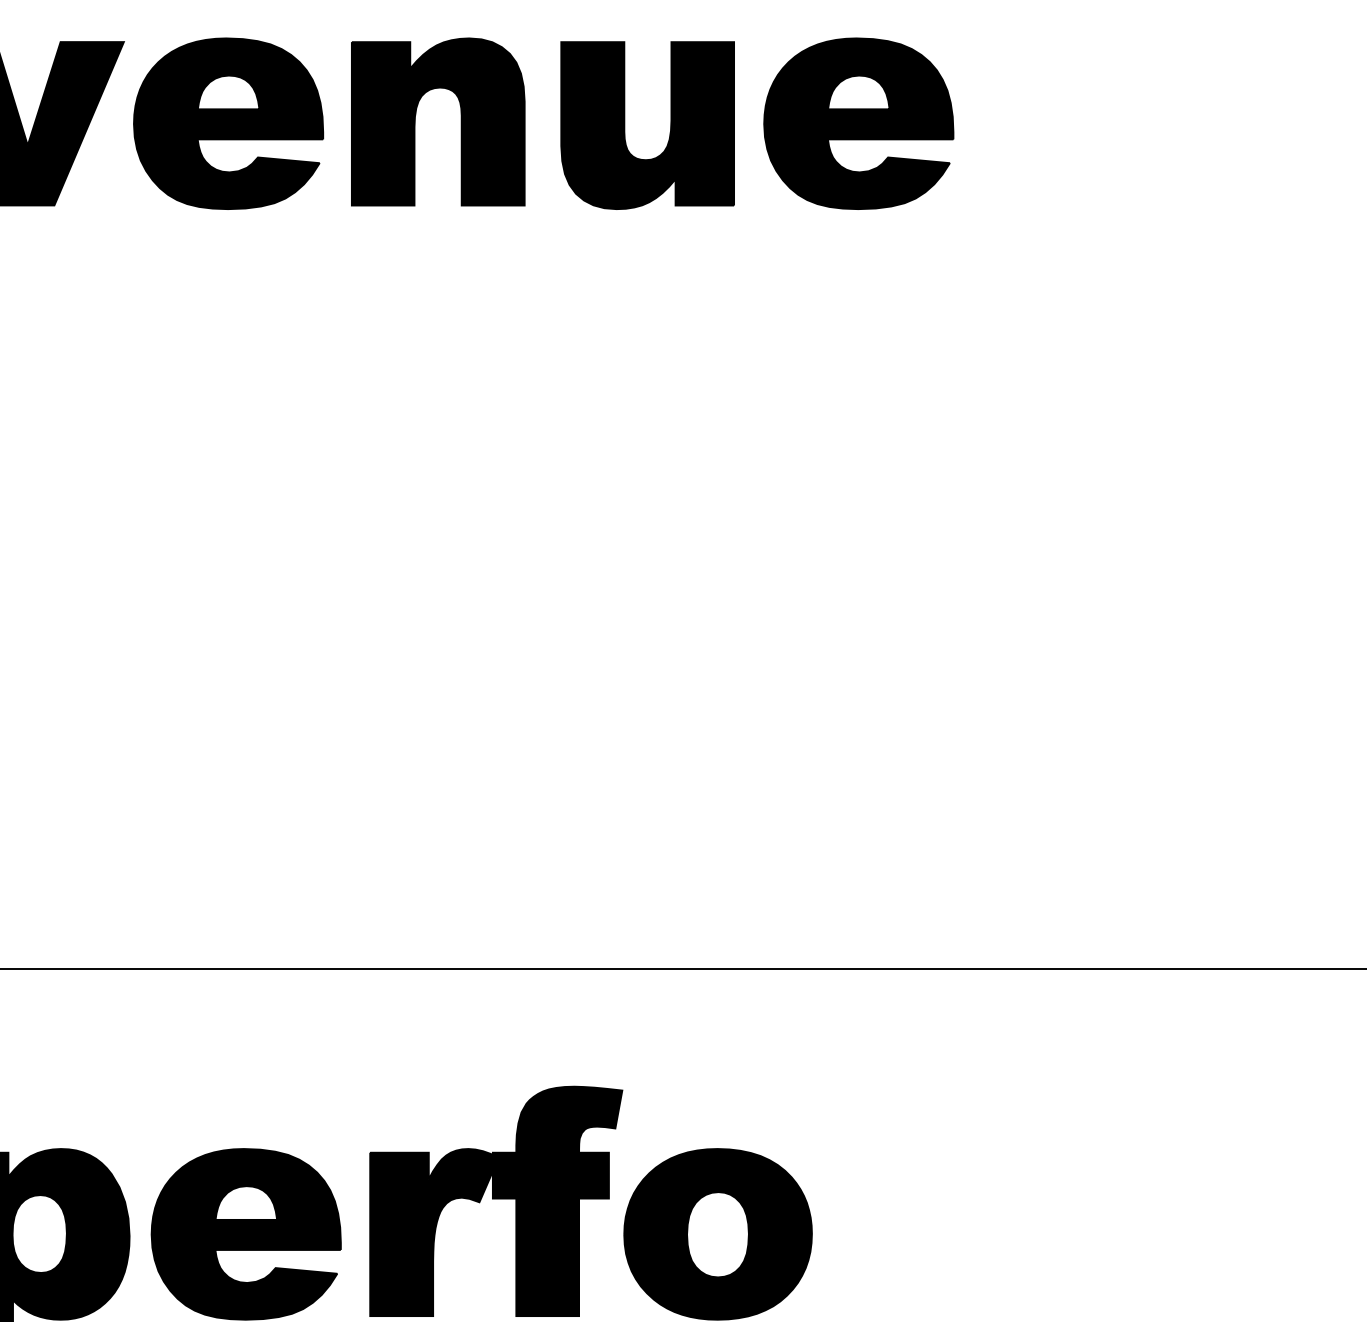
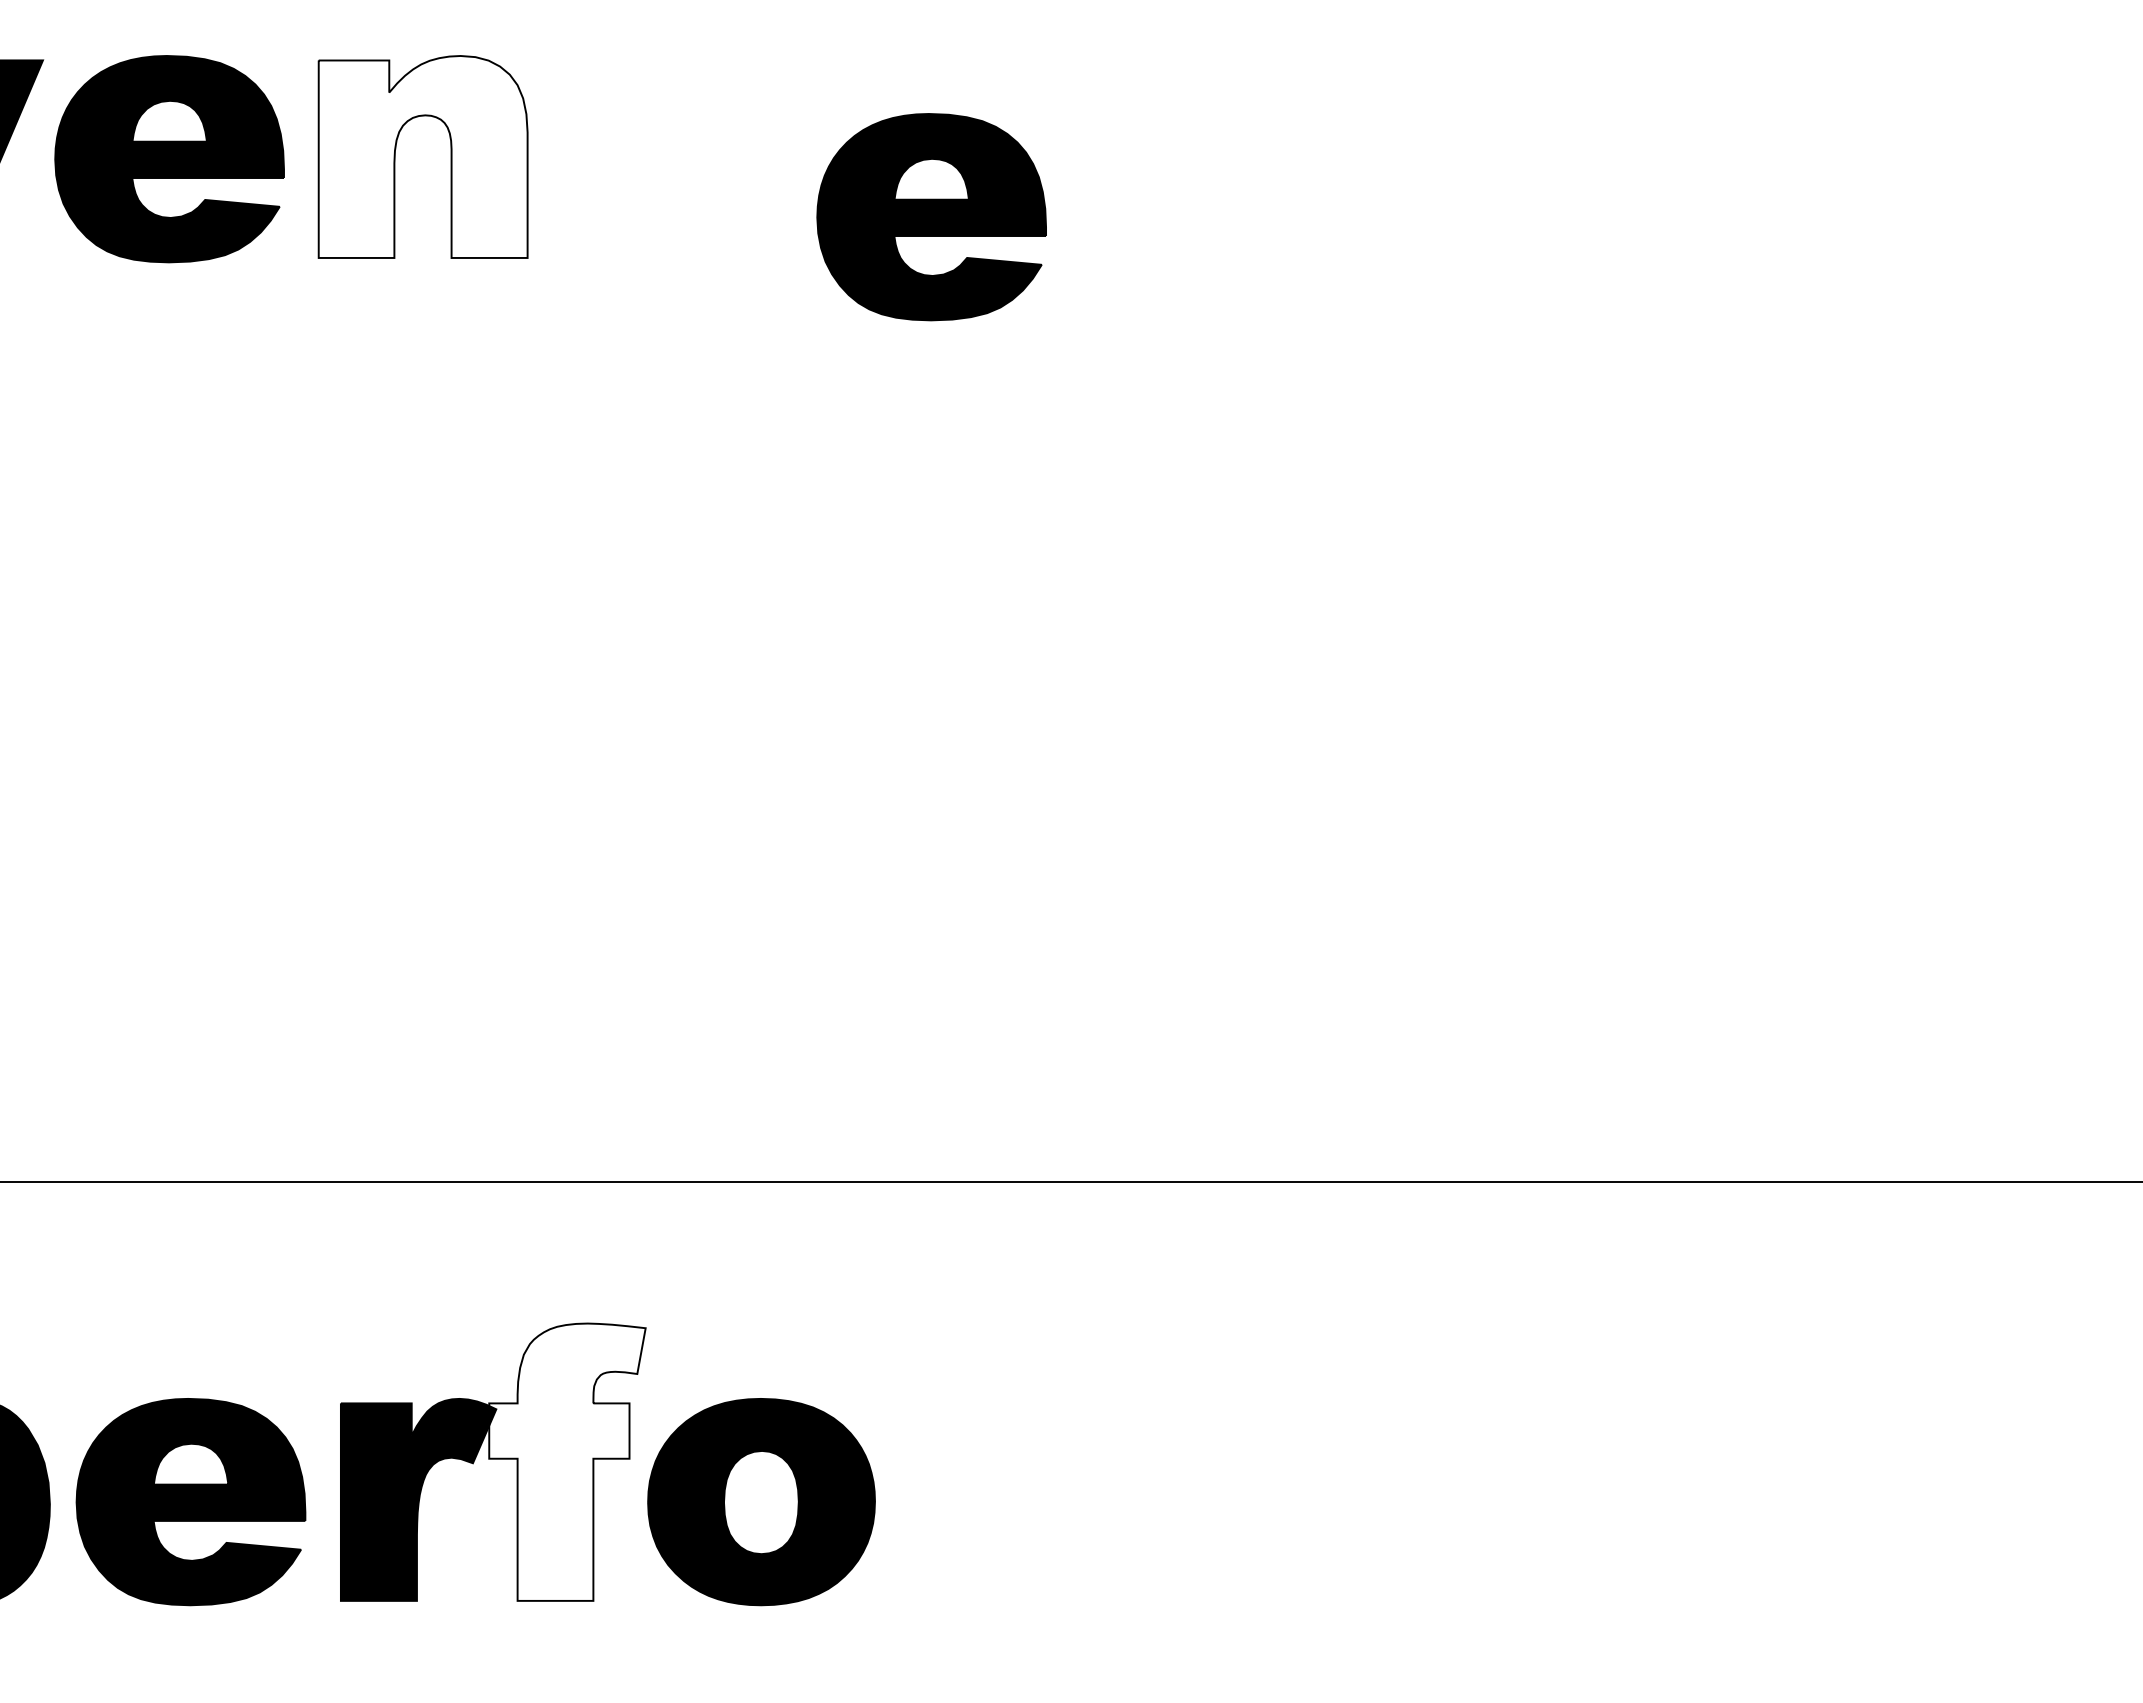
fill: (437, 121) -> (422, 156), removed
part: (858, 124) -> (931, 217), moved
part: (670, 127) -> (703, 163), removed
fill: (557, 1200) -> (567, 1461), removed

